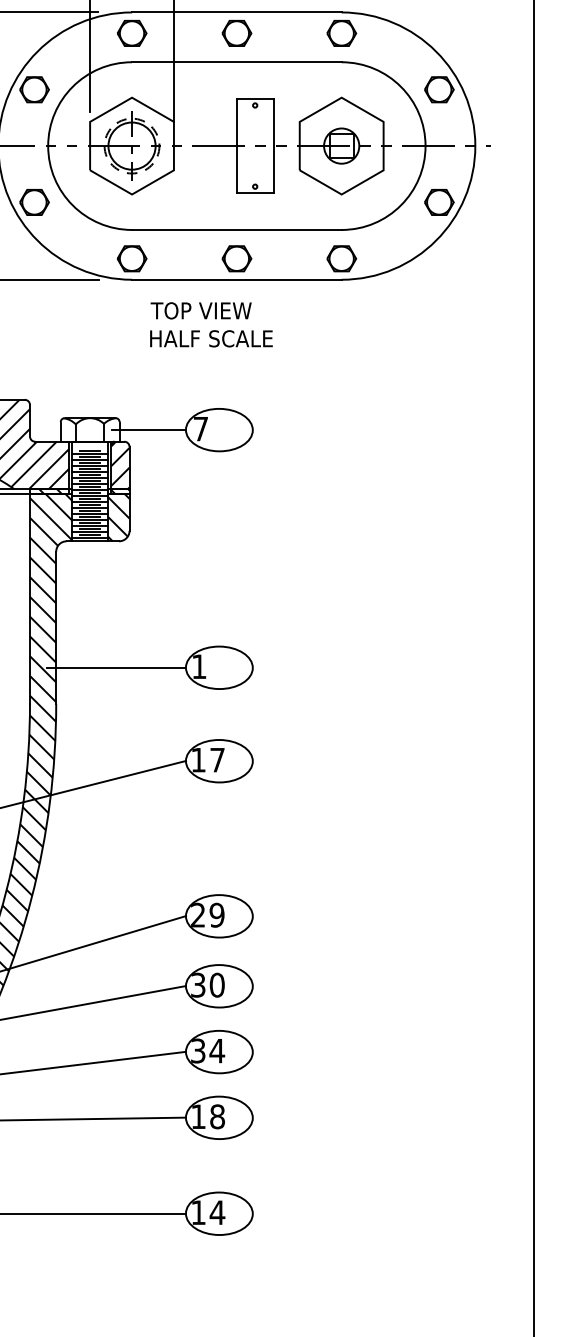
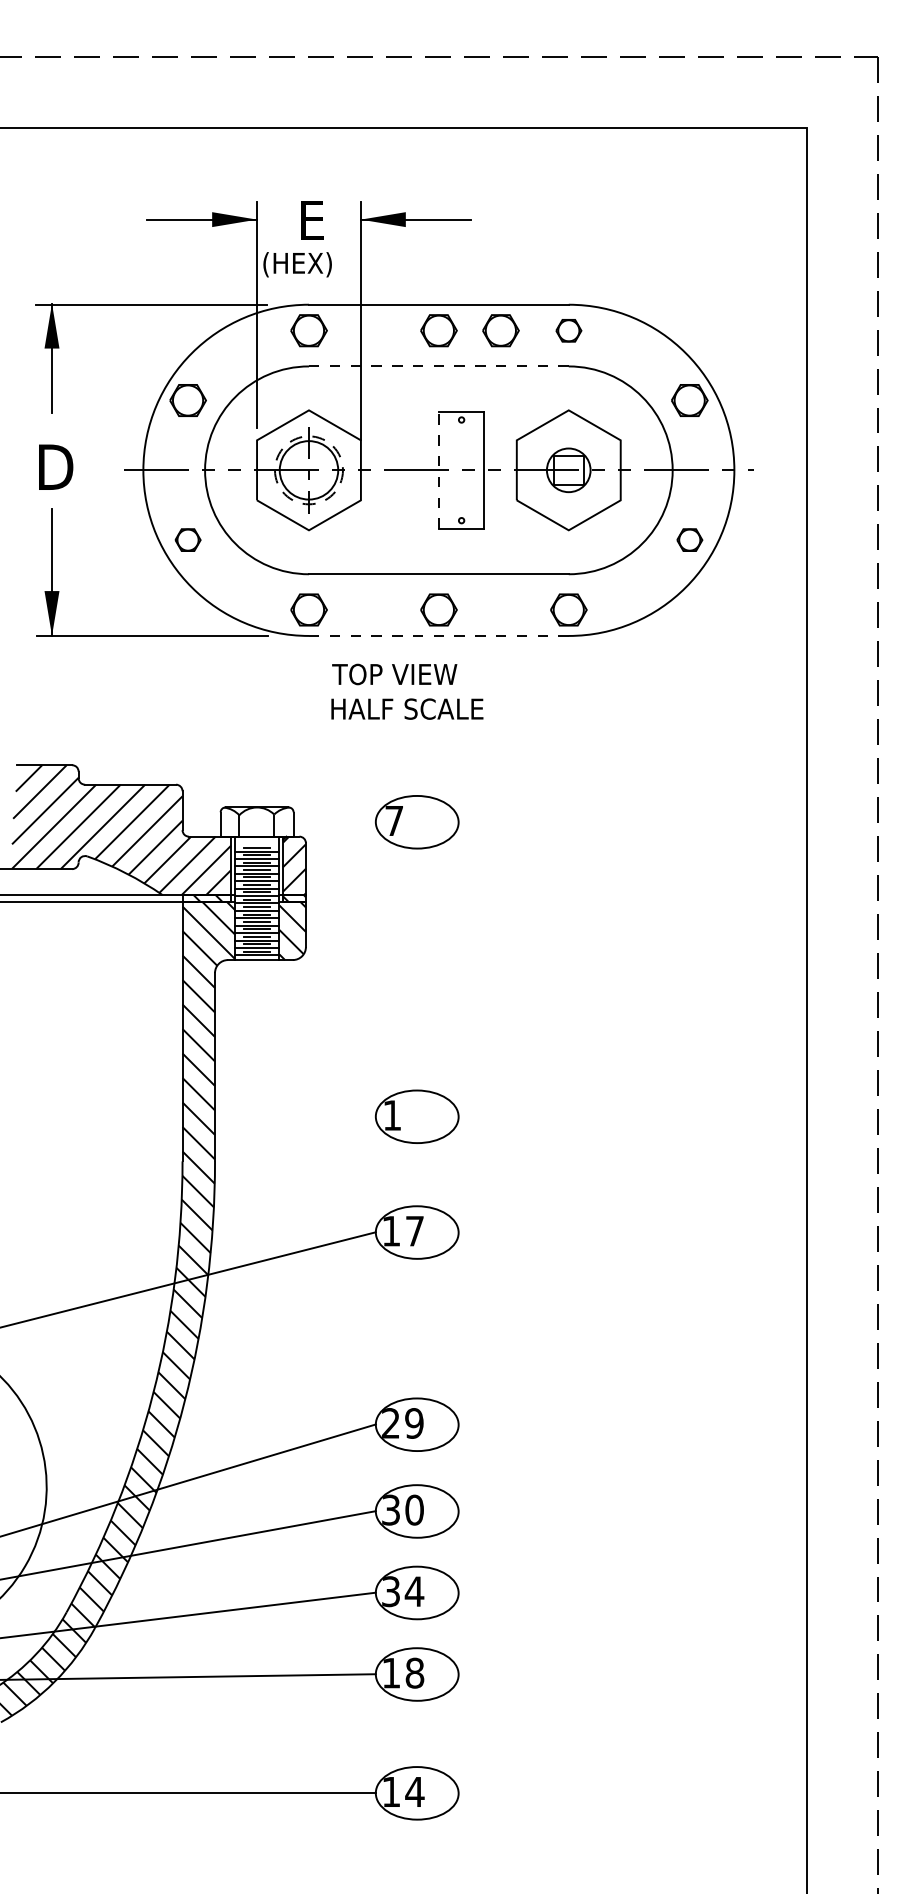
part: (286, 33) -> (500, 330), added
part: (341, 33) -> (568, 330), size x0.7
line: (236, 62) -> (438, 366), solid -> dashed
line: (236, 145) -> (438, 469), solid -> dashed
part: (34, 201) -> (187, 539), size x0.7
part: (439, 201) -> (689, 539), size x0.7
line: (236, 279) -> (438, 635), solid -> dashed
line: (148, 429) -> (329, 821), removed
line: (116, 667) -> (289, 1116), removed

